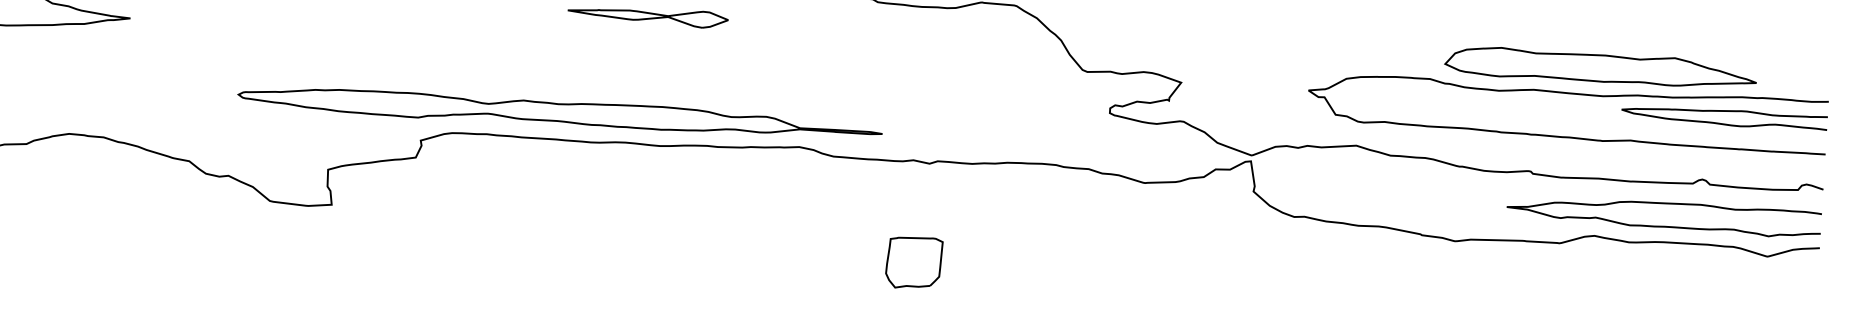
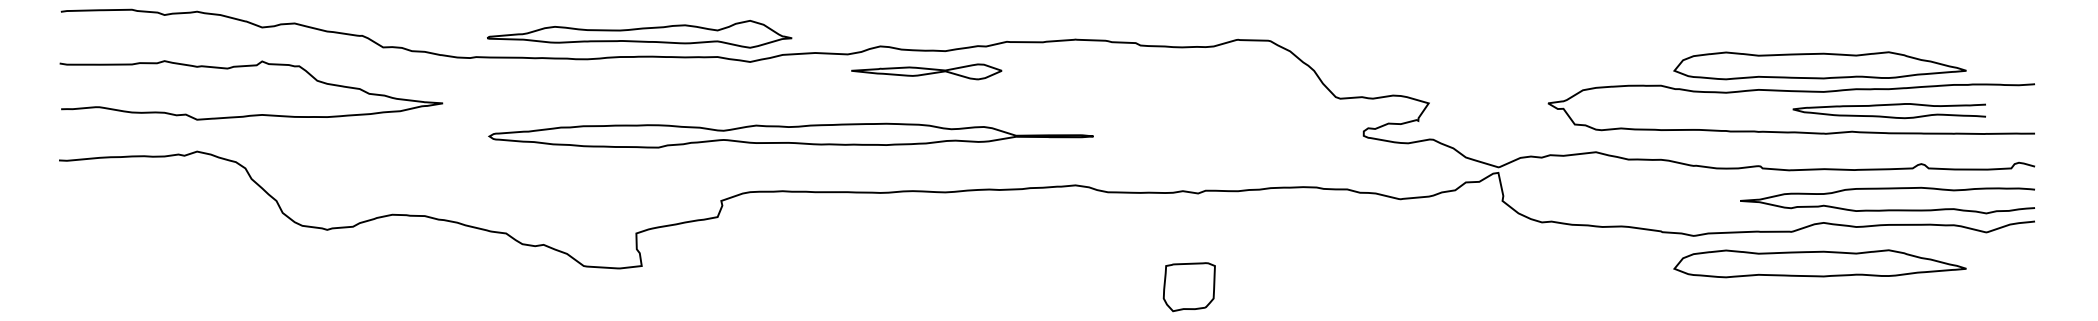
part: (559, 113) -> (790, 135), moved
curve: (1723, 123) -> (1888, 116), moved
part: (1587, 278) -> (1819, 263), added

